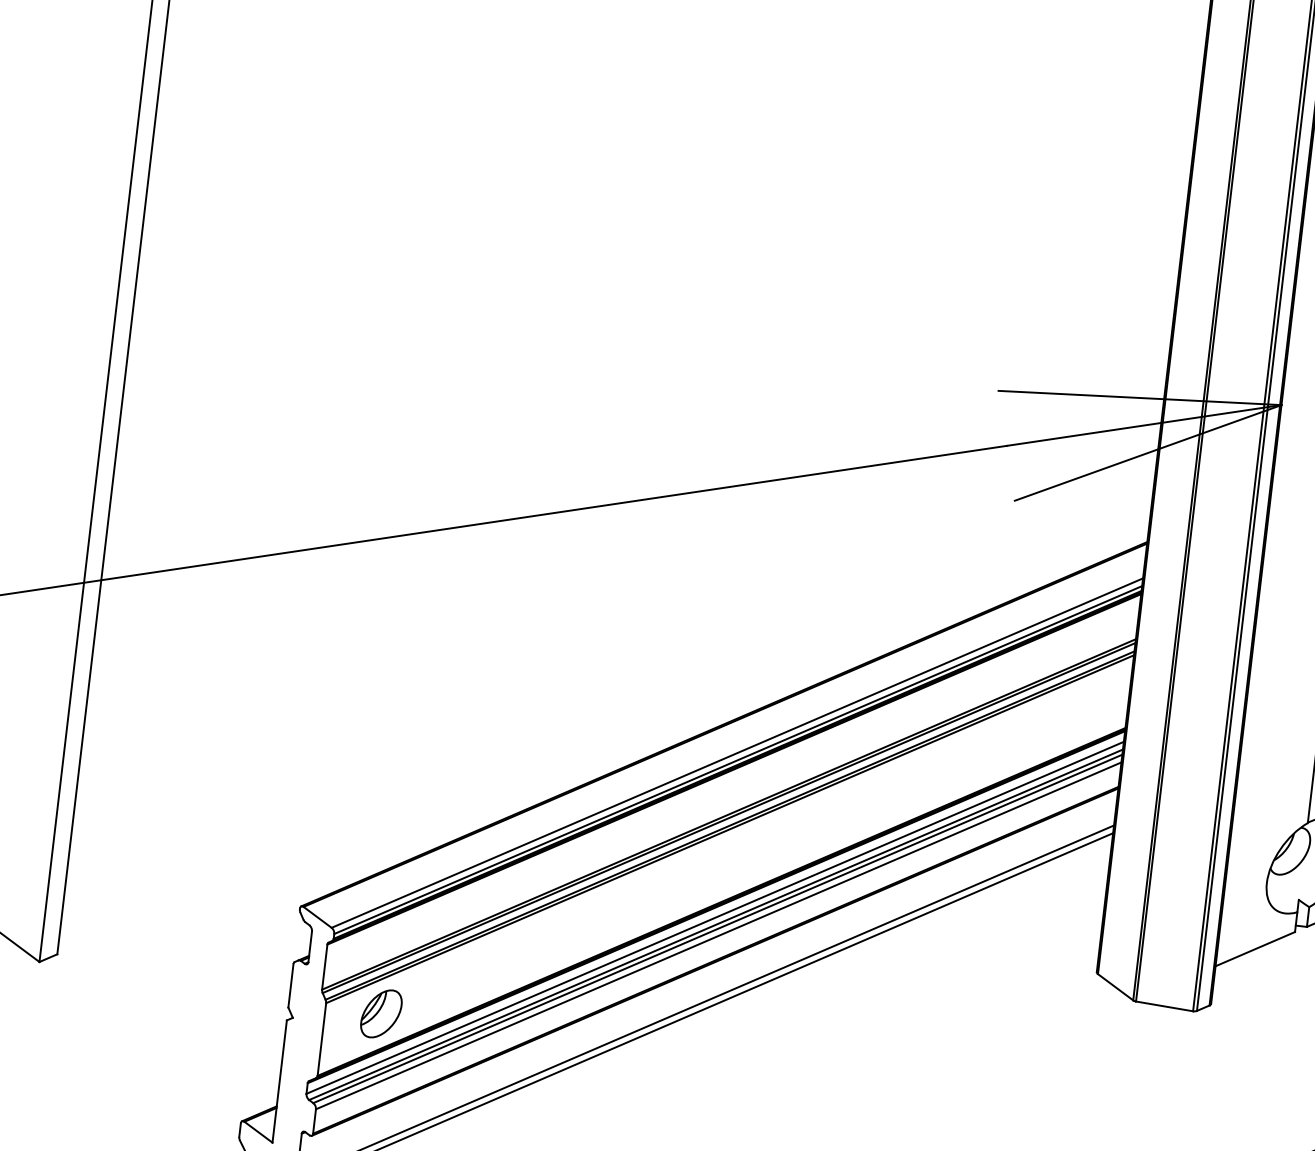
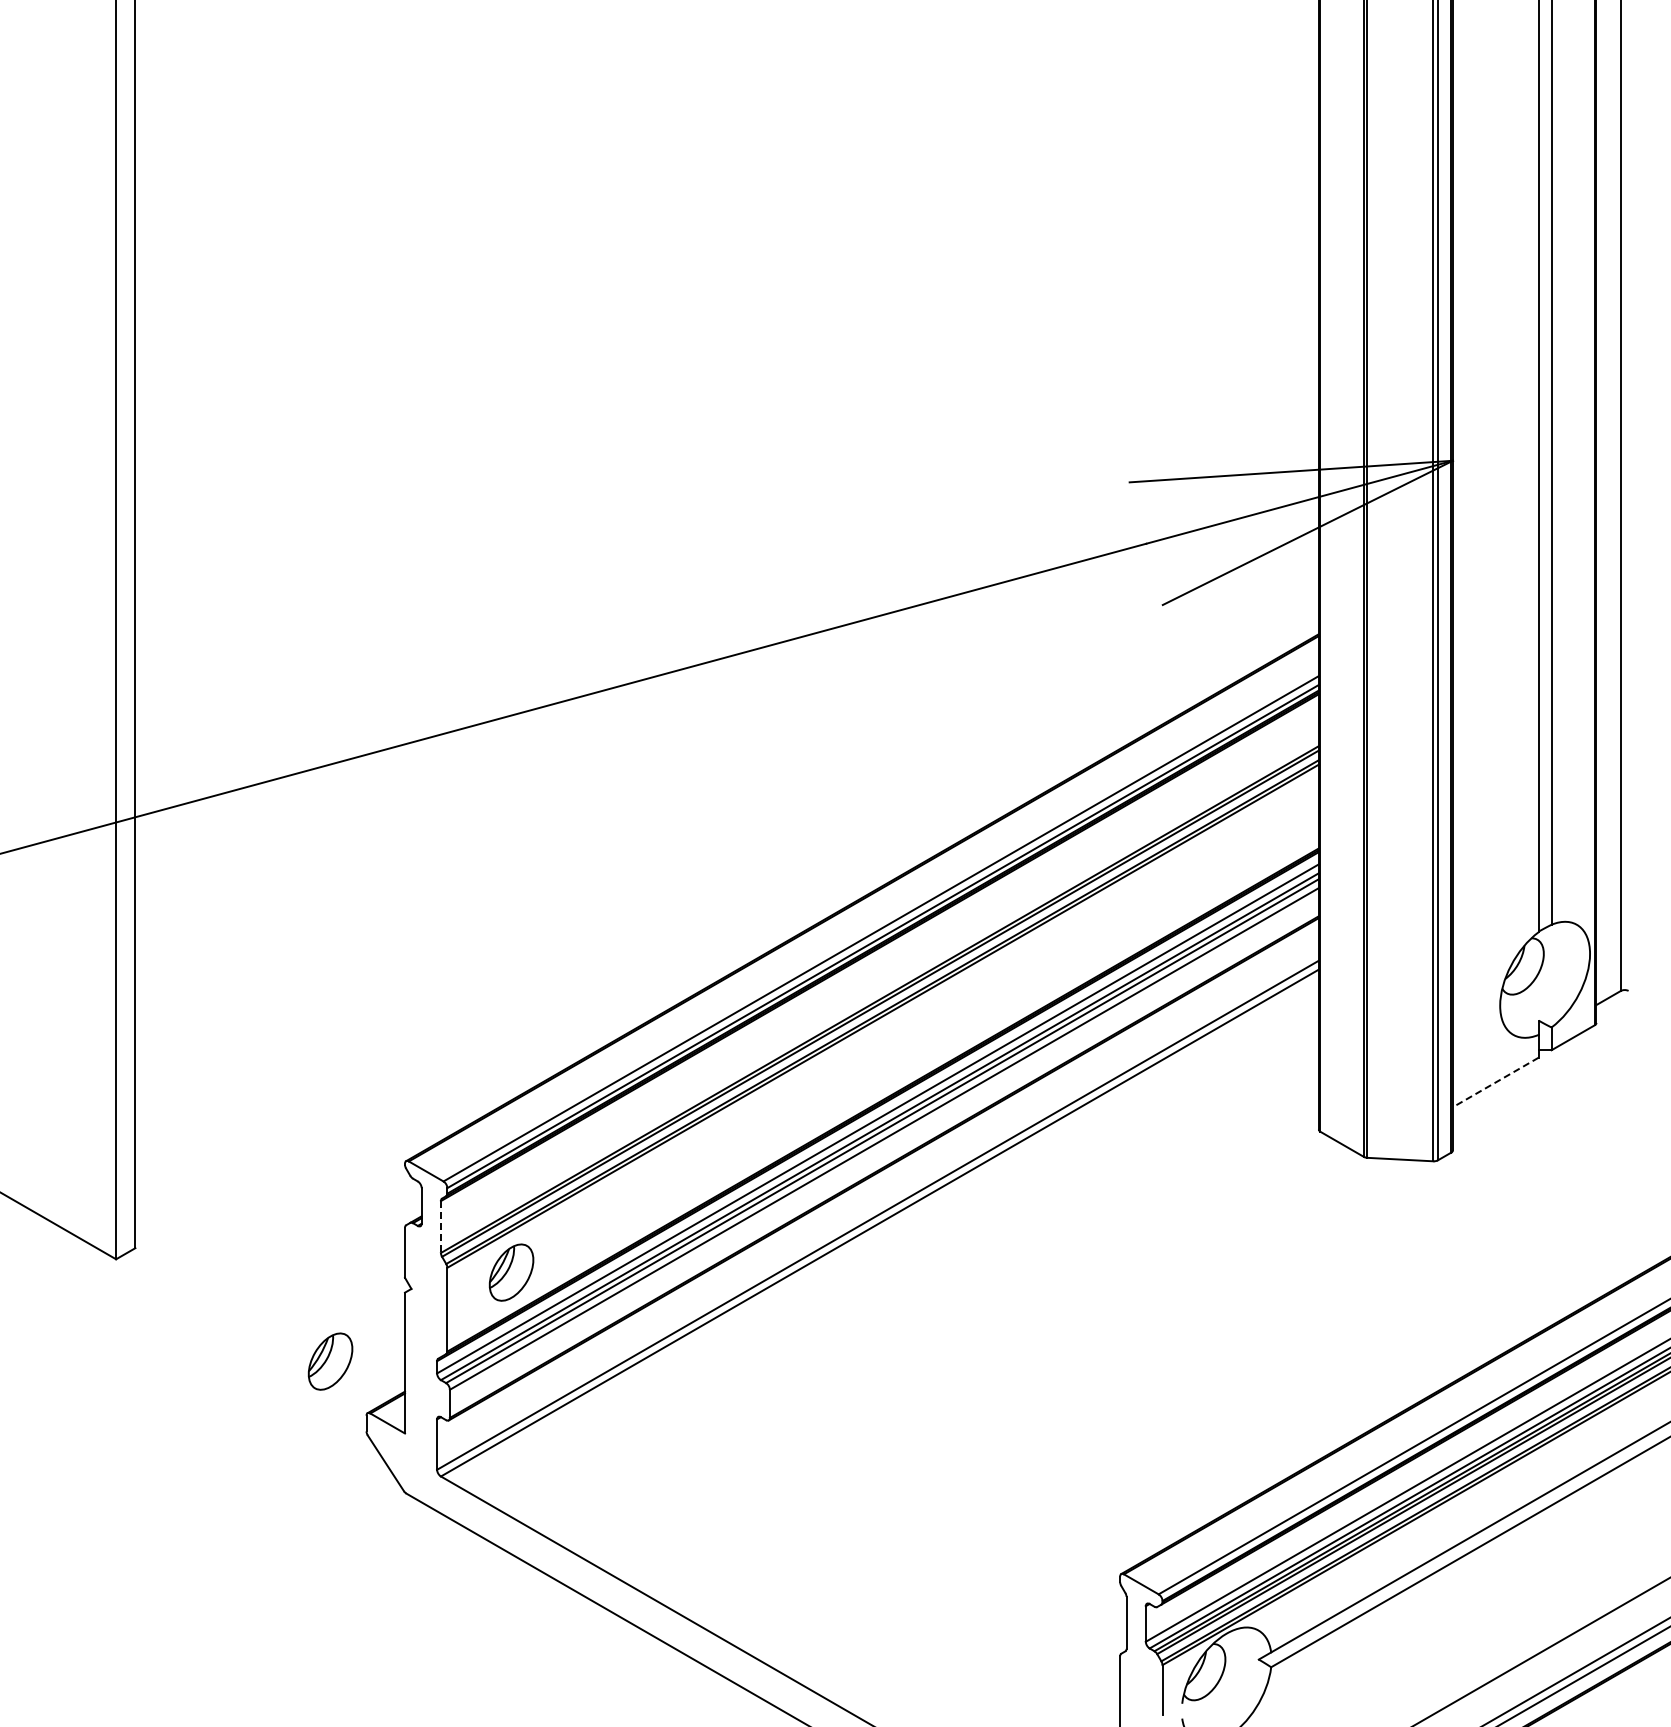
line: (1254, 949) -> (1495, 1082), solid -> dashed
line: (324, 967) -> (440, 1227), solid -> dashed
part: (215, 1072) -> (330, 1361), added

